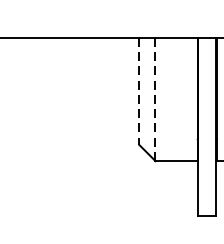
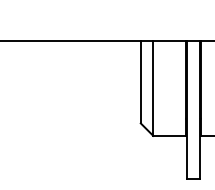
line: (138, 91) -> (140, 82), dashed -> solid
line: (155, 99) -> (153, 88), dashed -> solid

